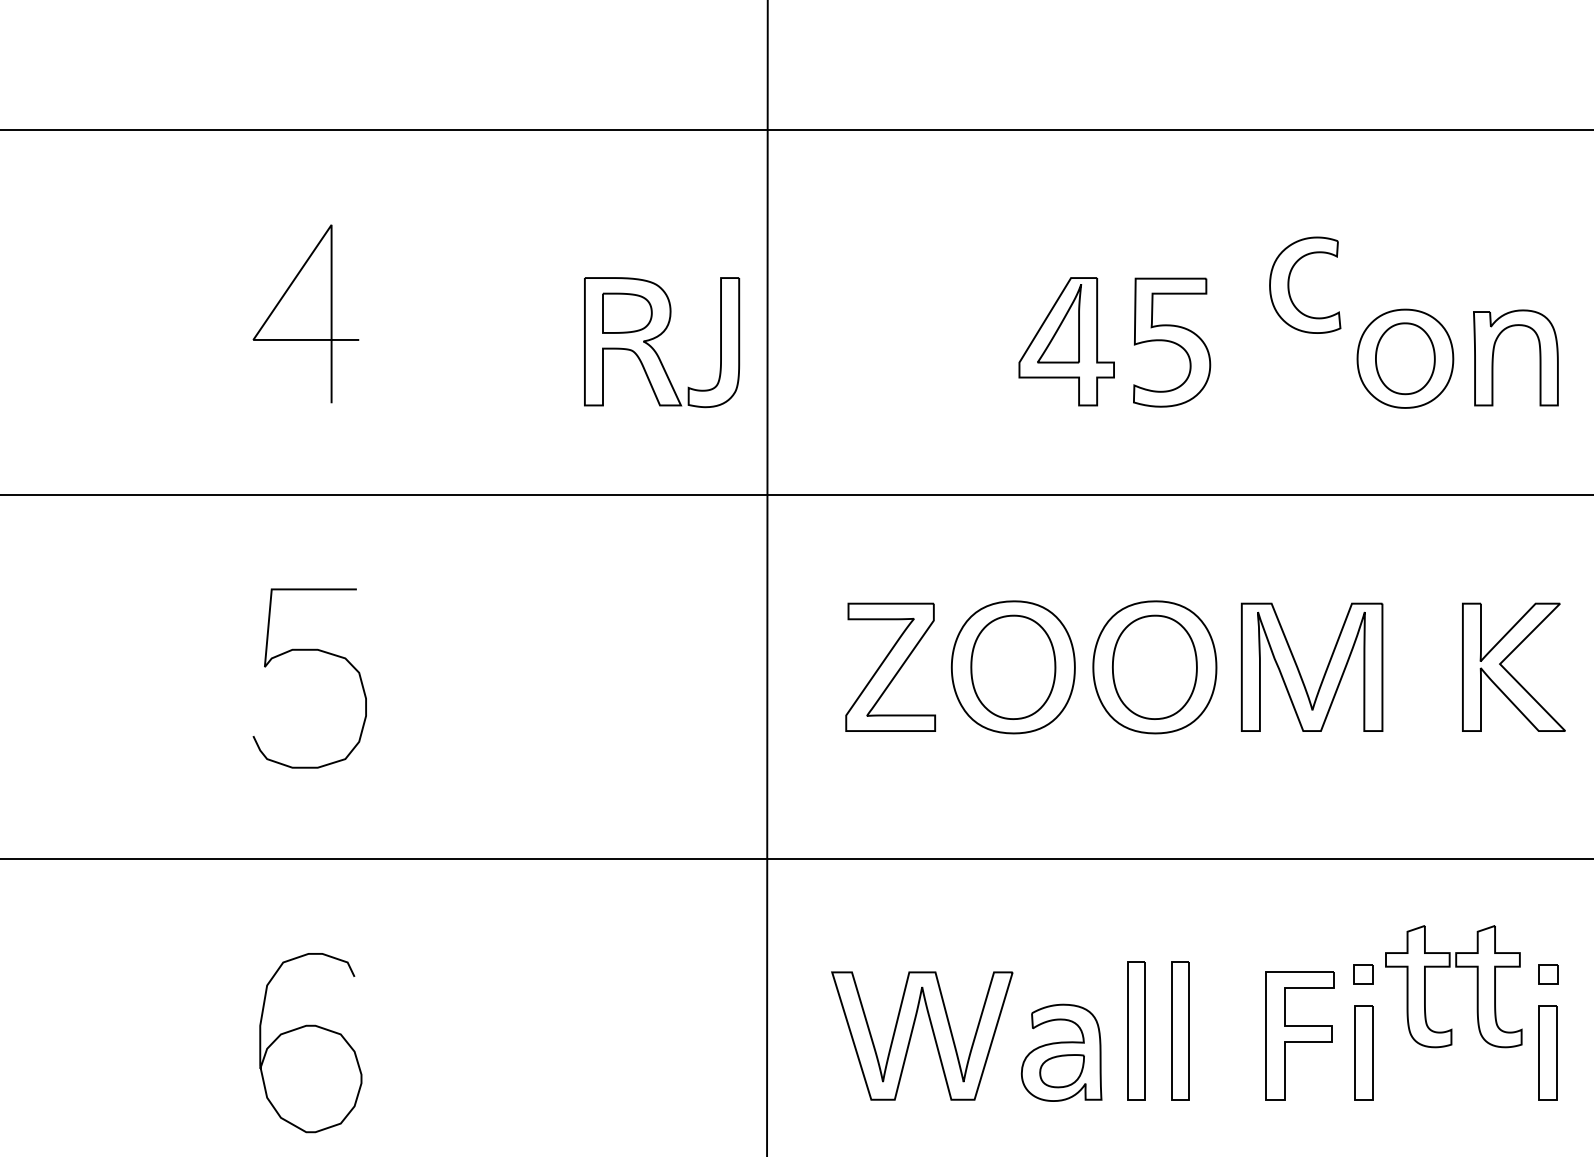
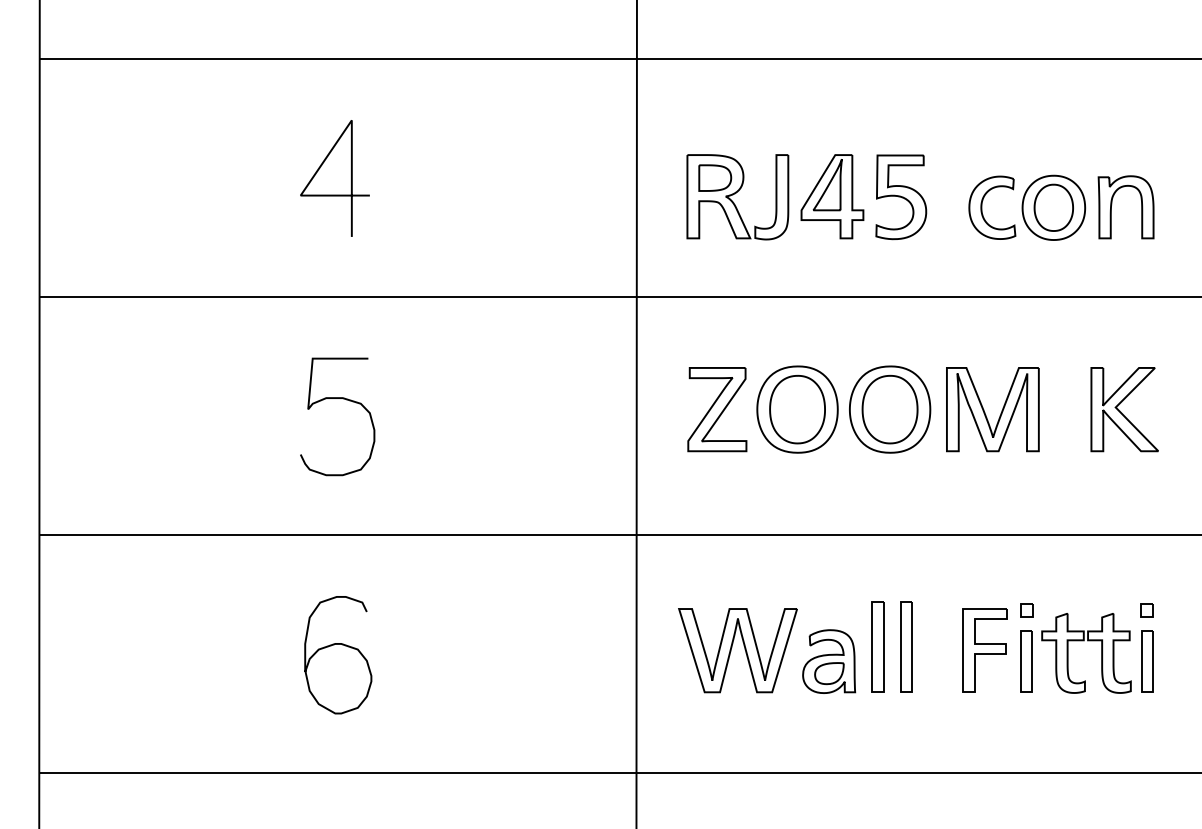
part: (1290, 284) -> (982, 207), moved
part: (661, 342) -> (737, 197), moved
part: (1455, 968) -> (1087, 641), moved

